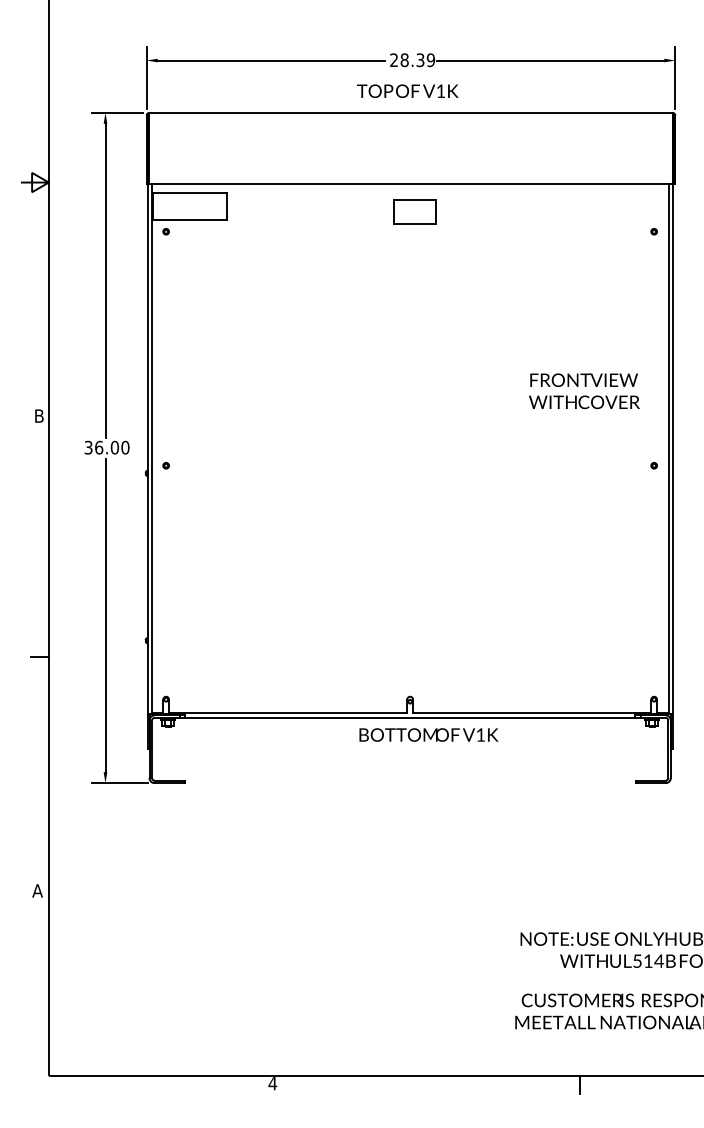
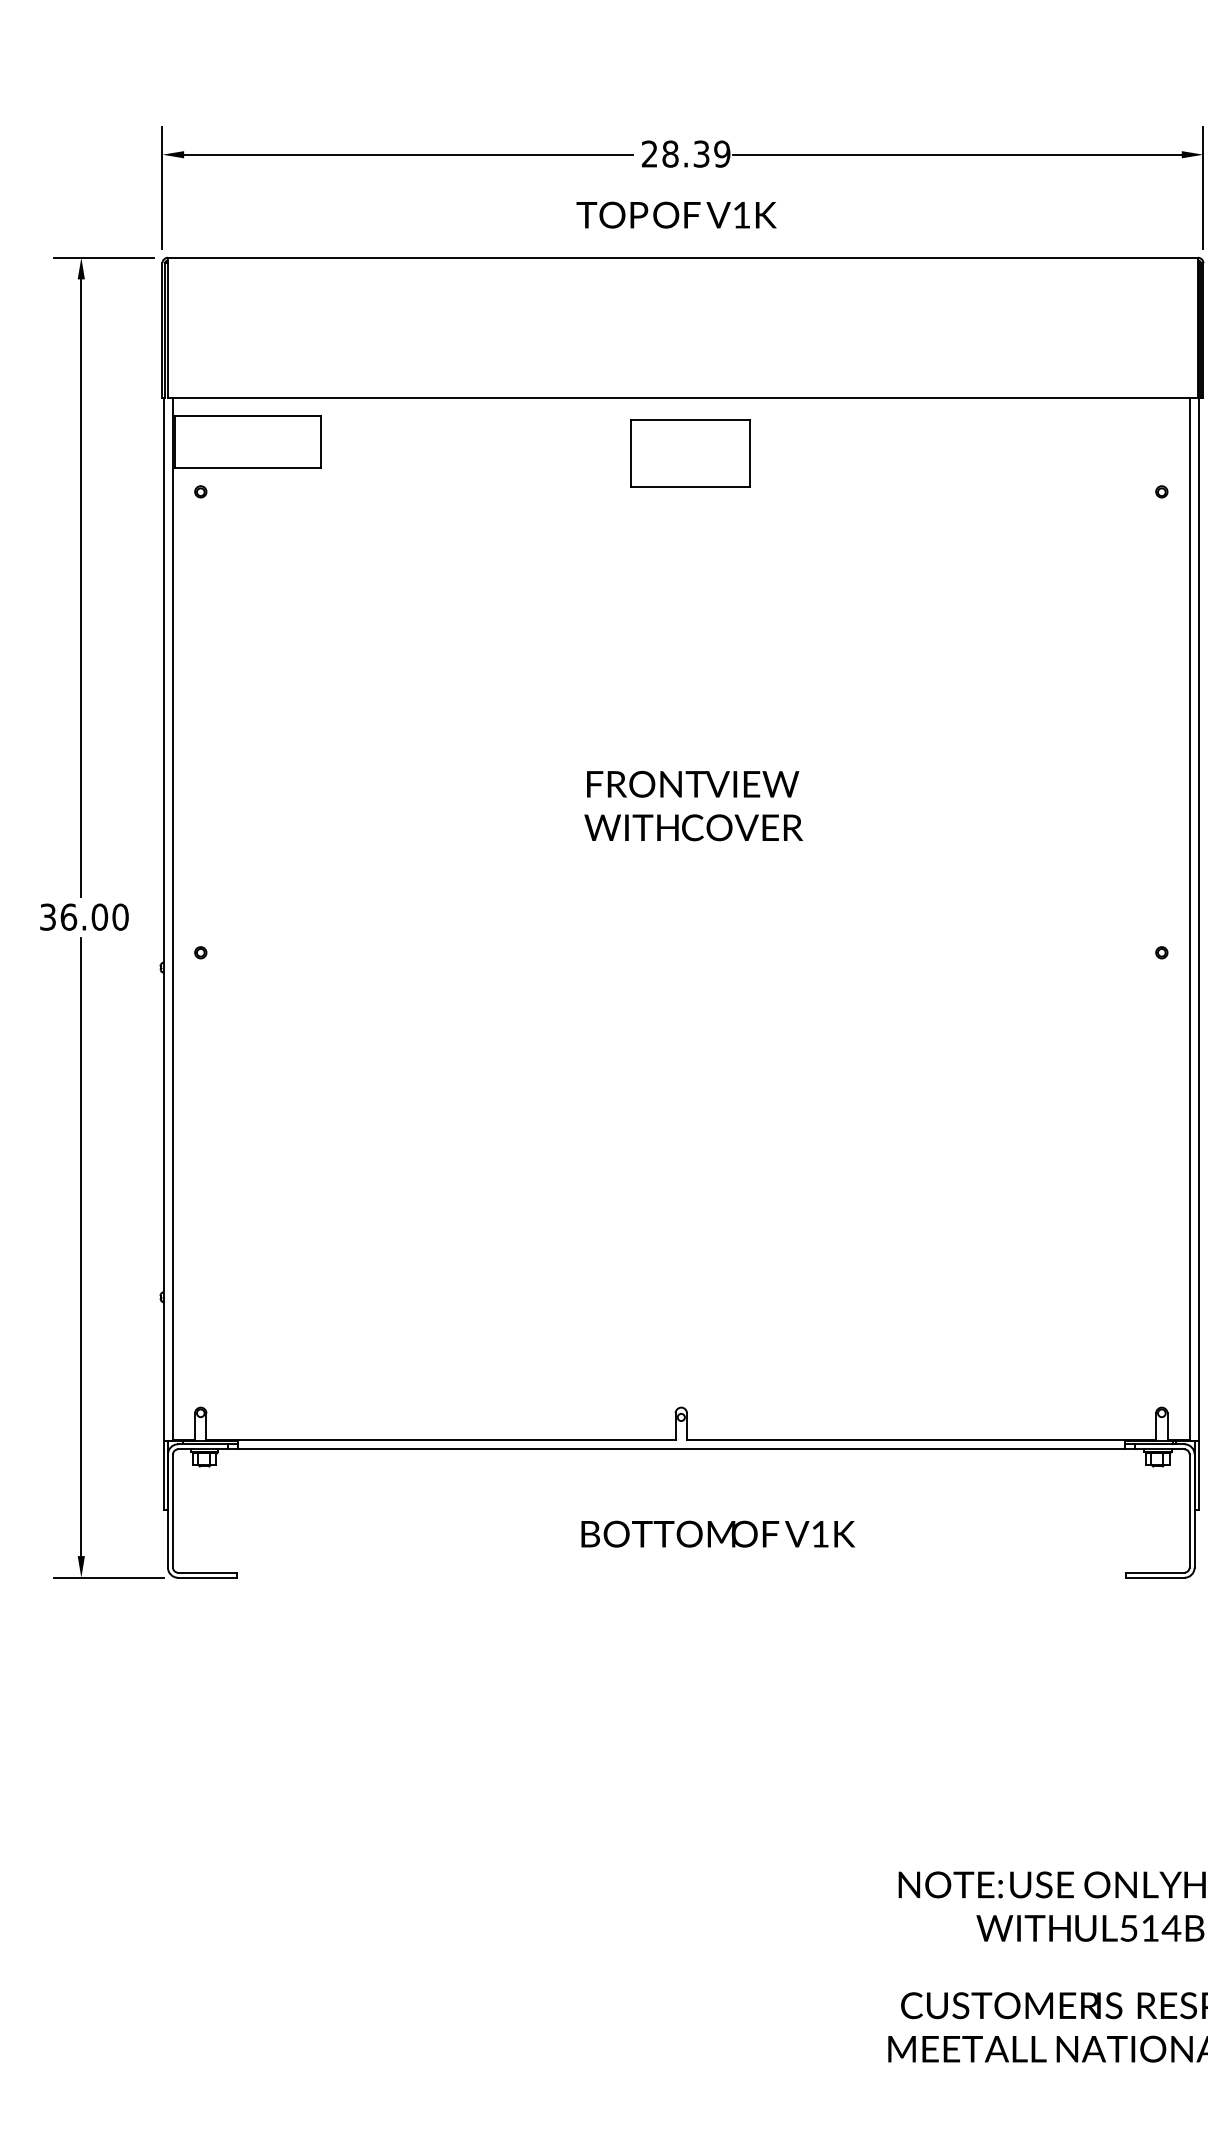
part: (414, 211) -> (689, 452), size x1.43
text: (584, 391) -> (693, 806), moved
text: (428, 734) -> (717, 1533), moved

